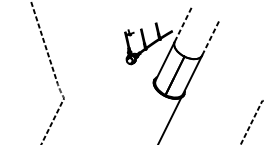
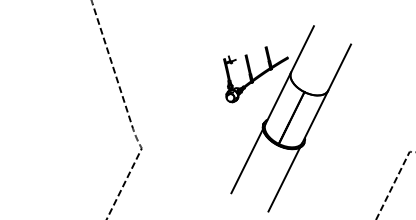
line: (183, 25) -> (302, 49), dashed -> solid
line: (210, 38) -> (339, 67), dashed -> solid
line: (141, 108) -> (246, 161), added

